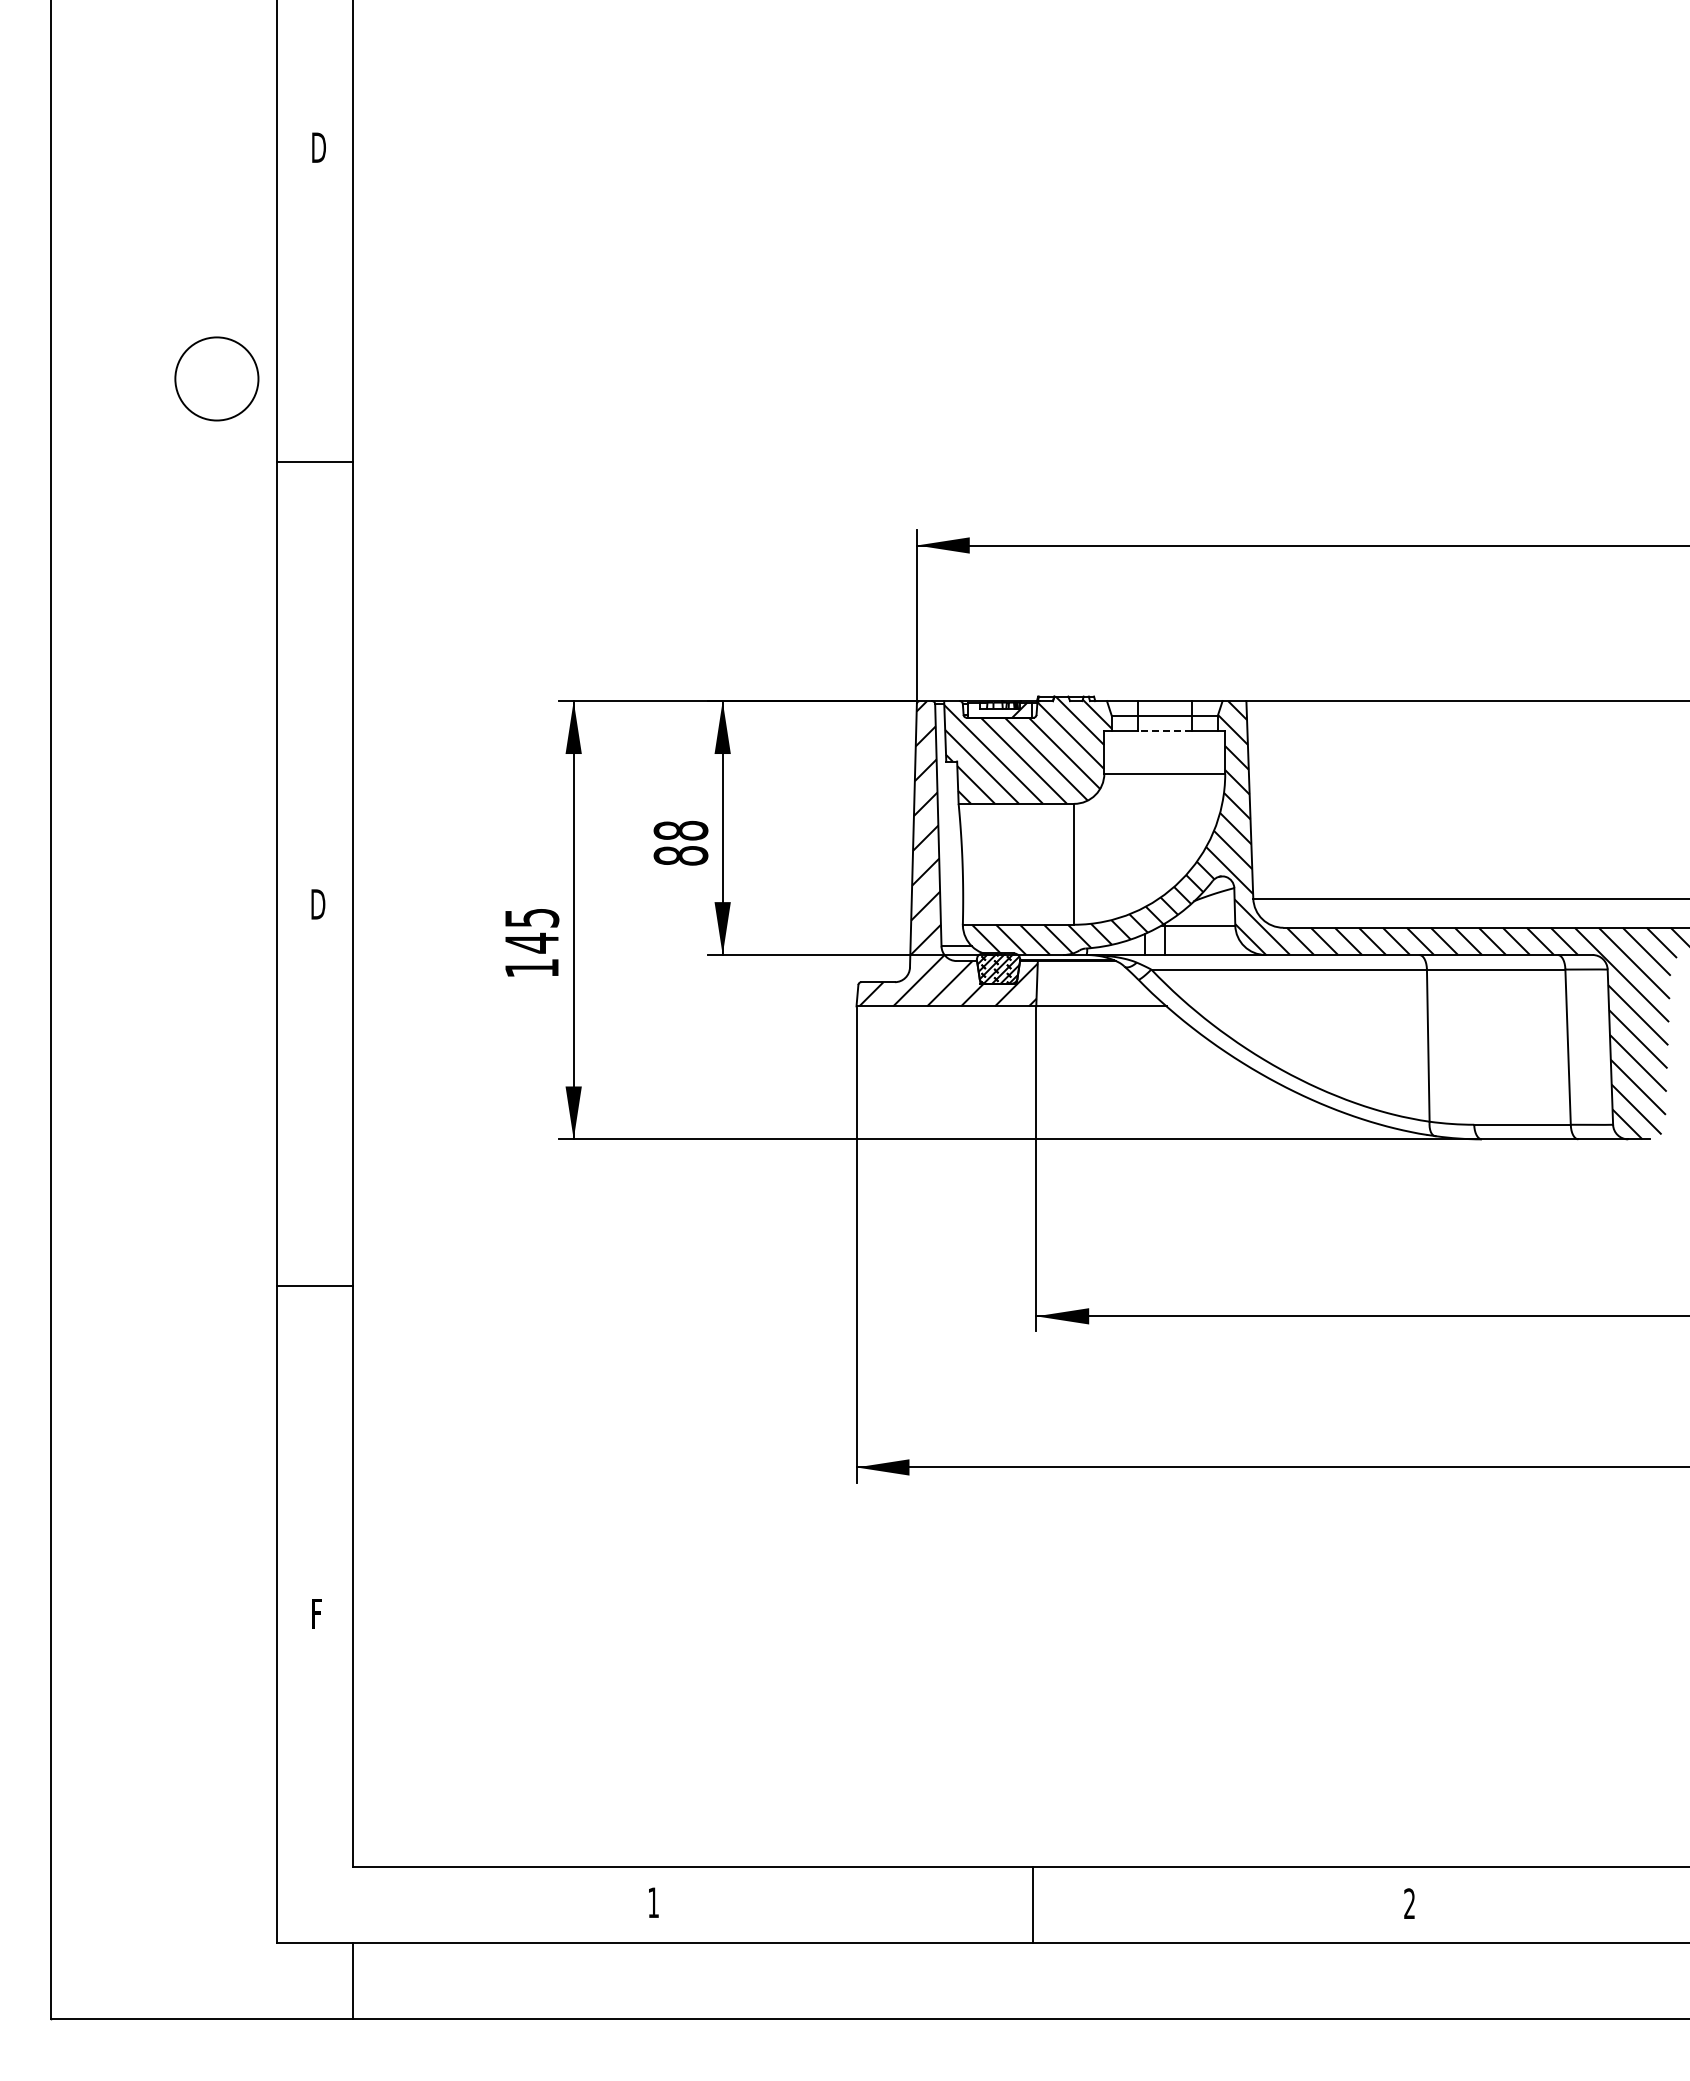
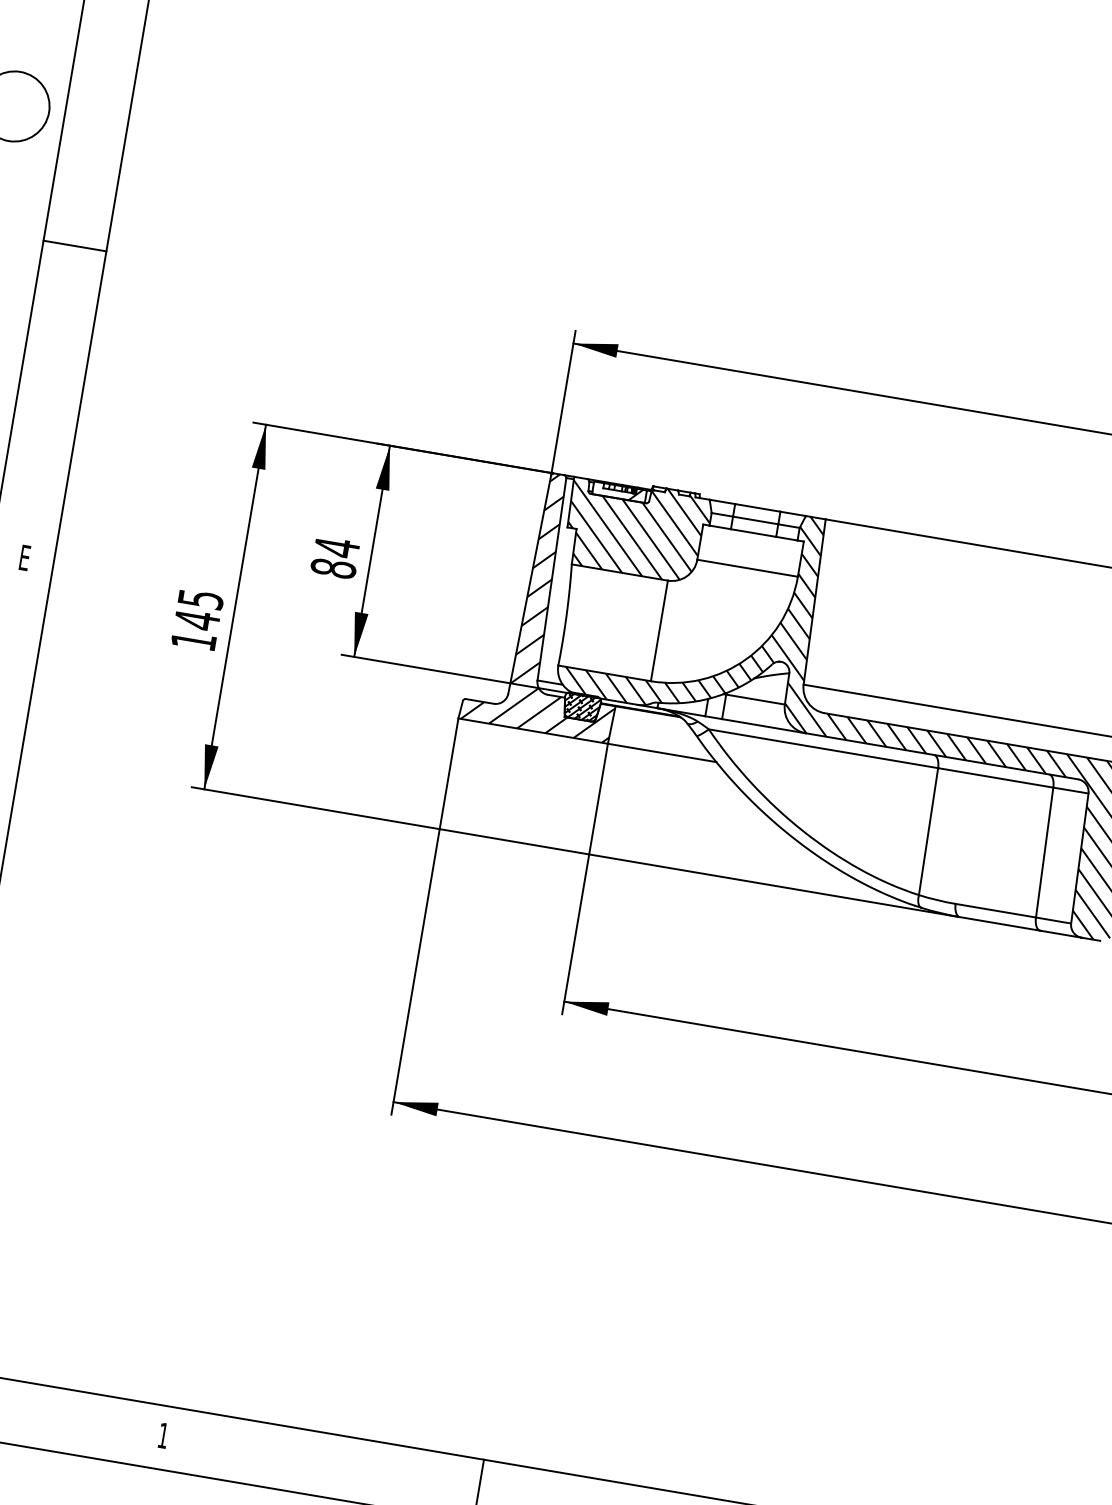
line: (314, 462) -> (74, 246), moved
line: (1164, 731) -> (753, 533), dashed -> solid
text: (680, 830) -> (336, 547), 88 -> 84
text: (318, 904) -> (25, 558), D -> E

